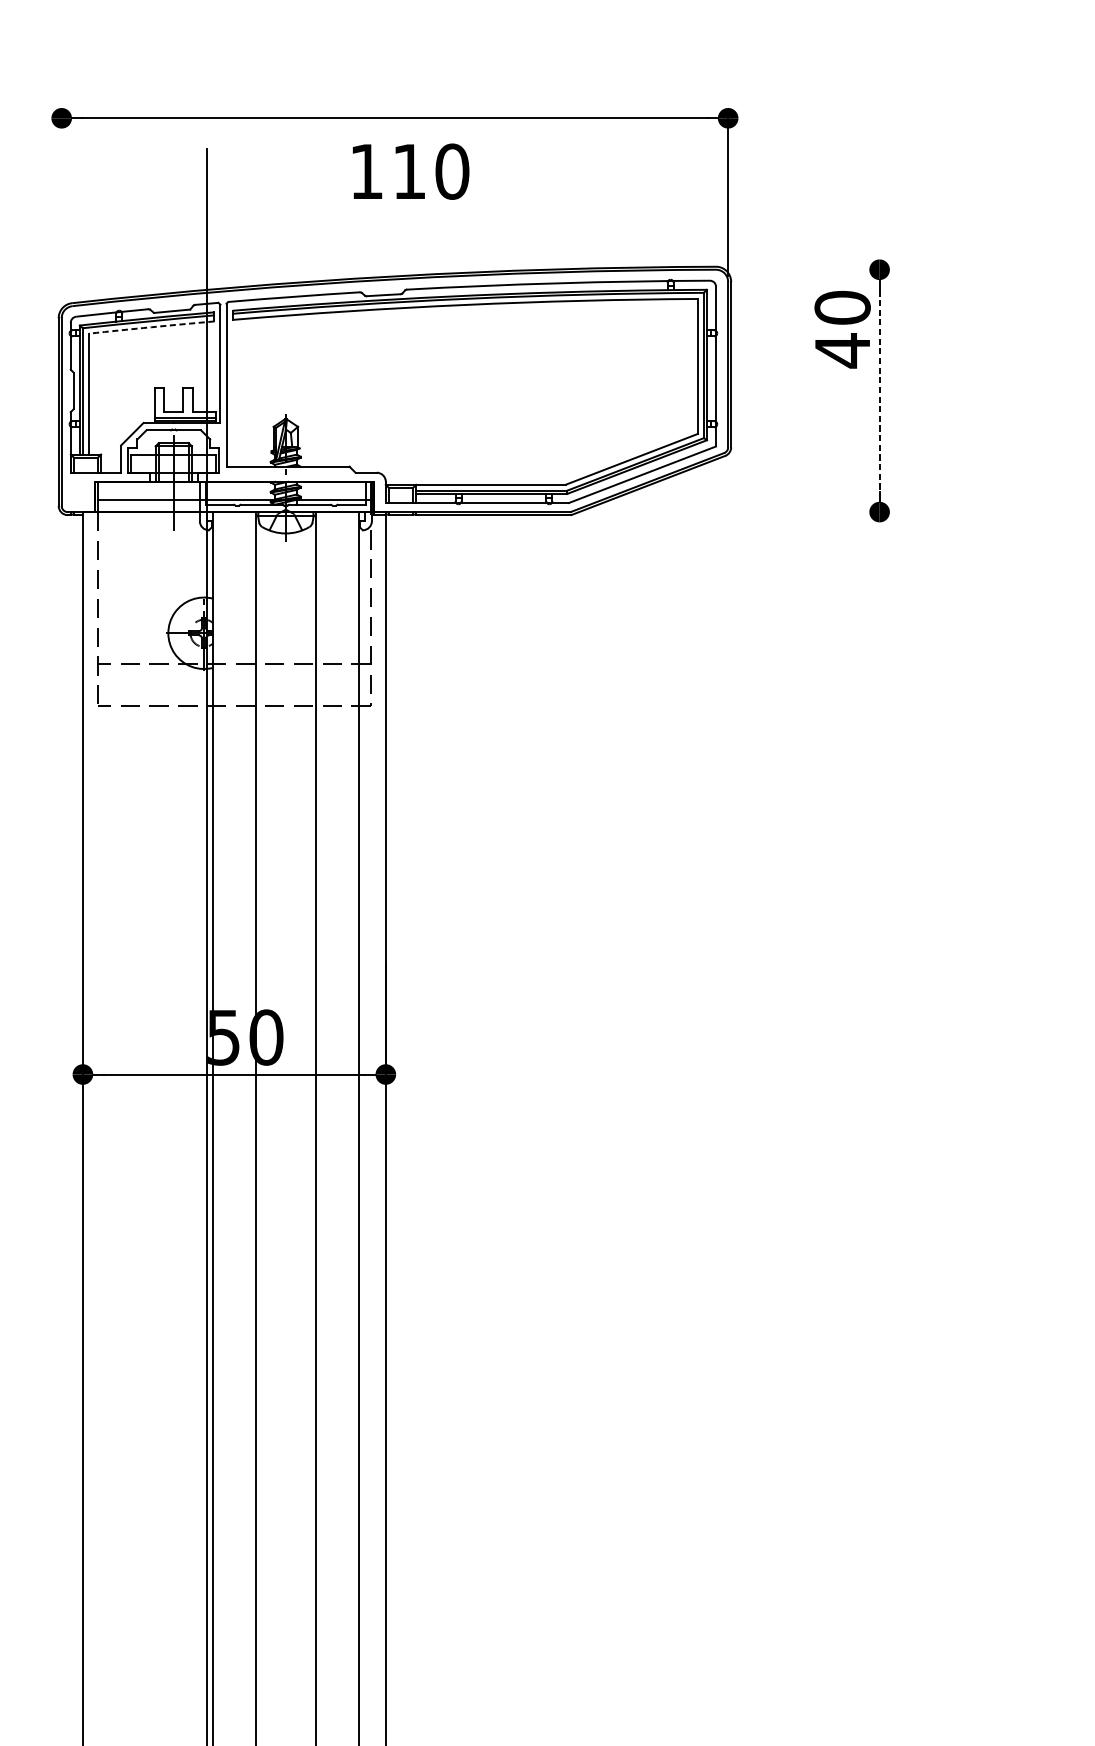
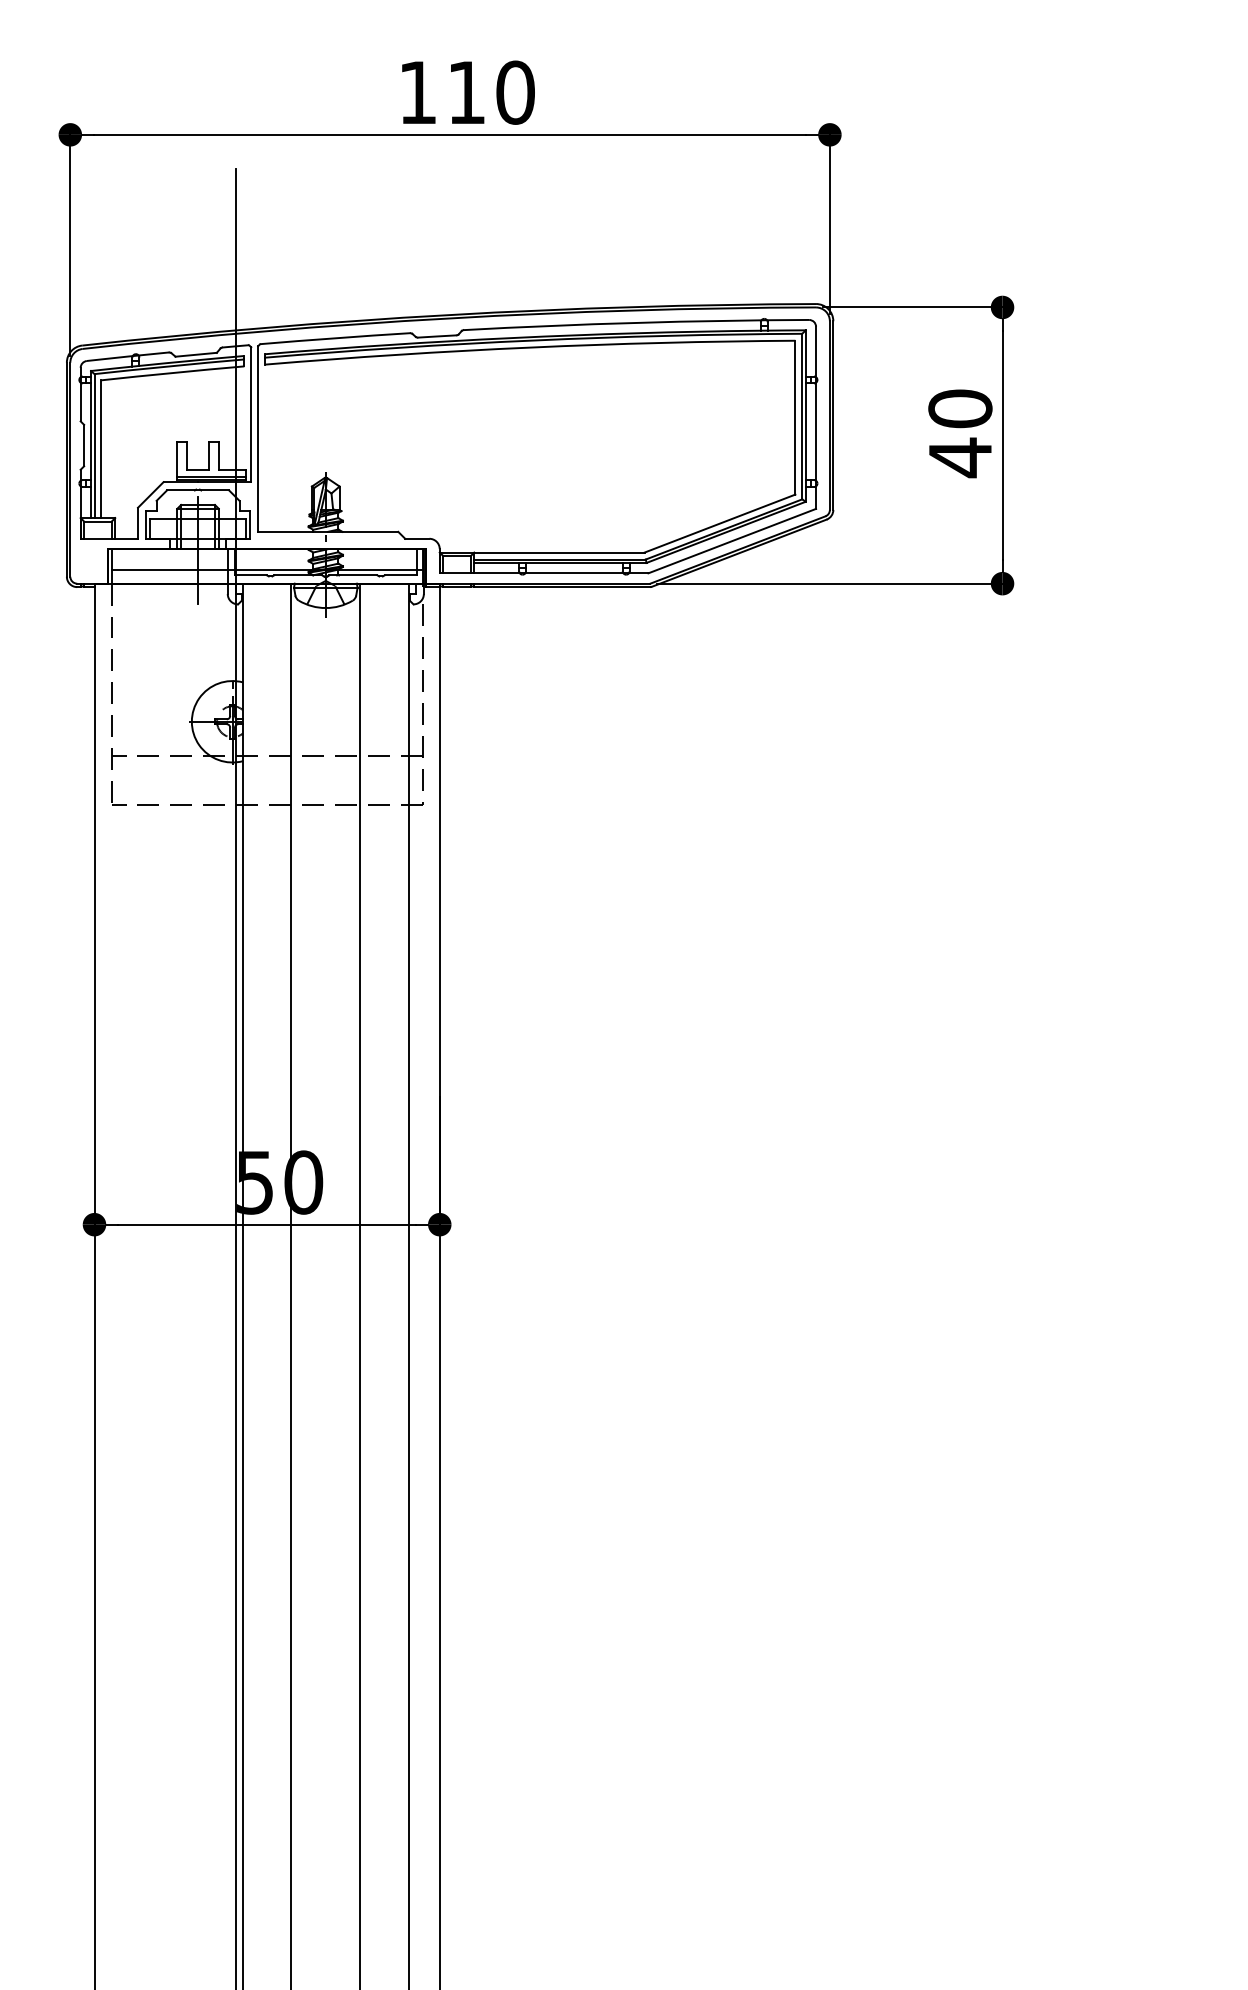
text: (411, 171) -> (468, 92), moved
line: (61, 211) -> (70, 241), added
line: (803, 269) -> (915, 307), added
arc: (151, 326) -> (172, 372), dashed -> solid
text: (842, 329) -> (960, 433), moved
line: (879, 390) -> (1002, 445), dashed -> solid
line: (730, 511) -> (832, 583), added

